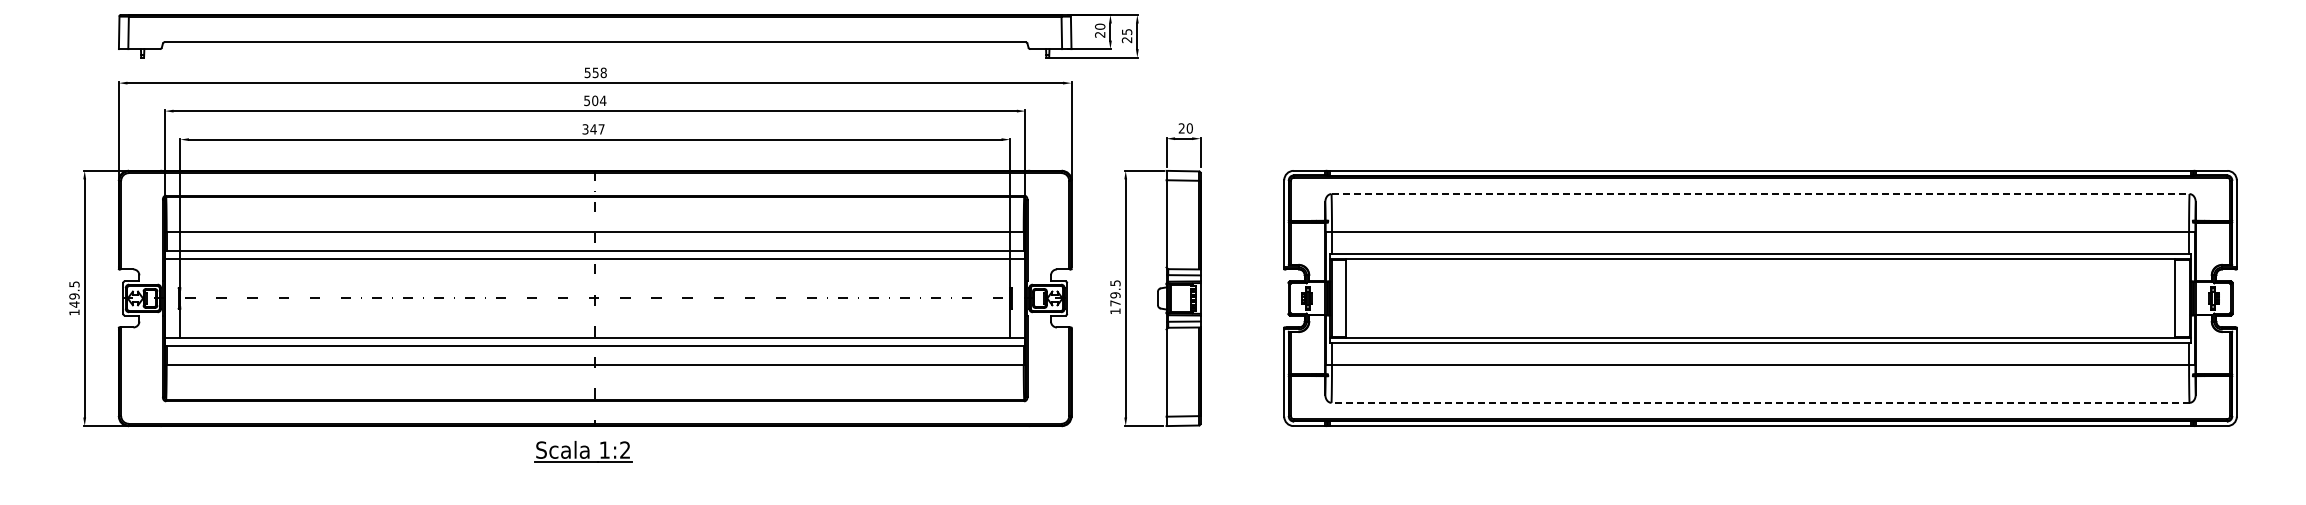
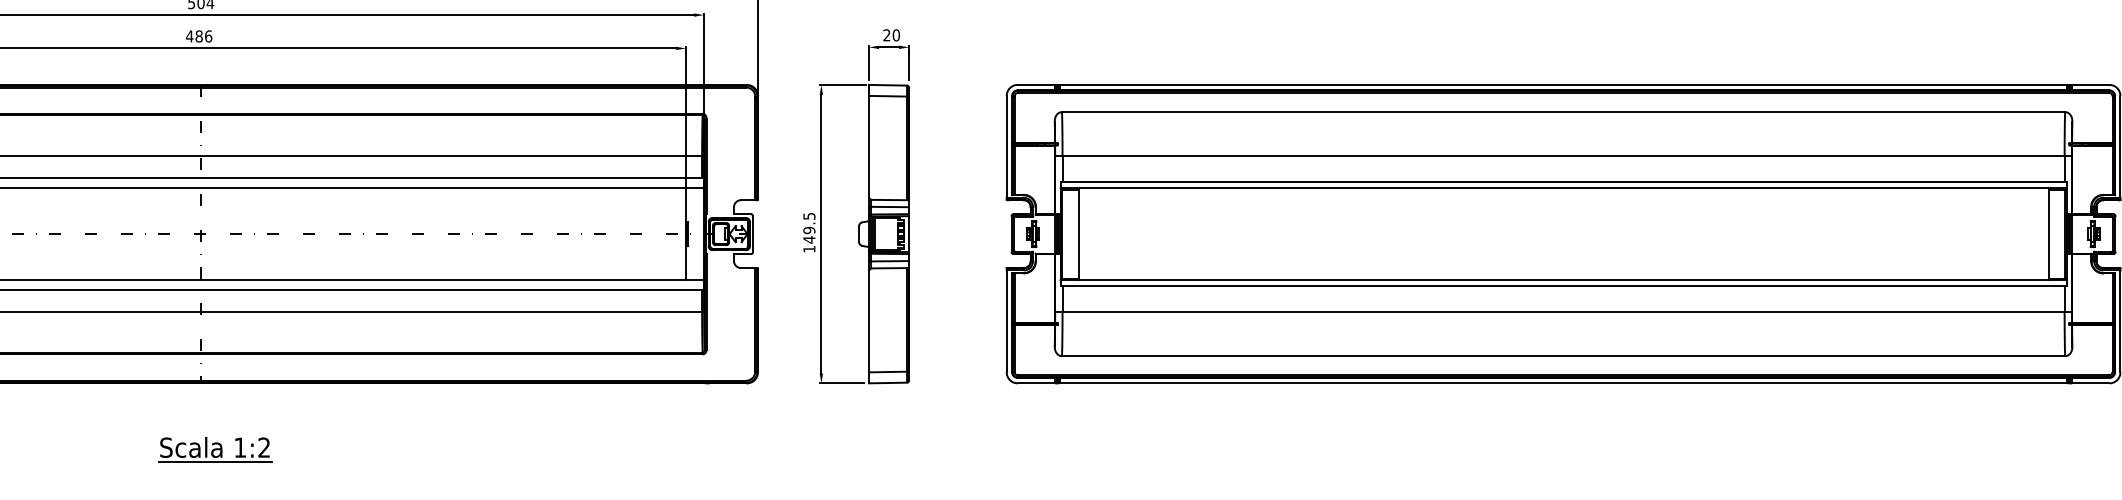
text: (593, 129) -> (199, 36), 347 -> 486
line: (1760, 194) -> (1563, 112), dashed -> solid
text: (1115, 303) -> (809, 240), 179.5 -> 149.5
line: (1760, 402) -> (1563, 355), dashed -> solid
part: (583, 451) -> (215, 449), moved

